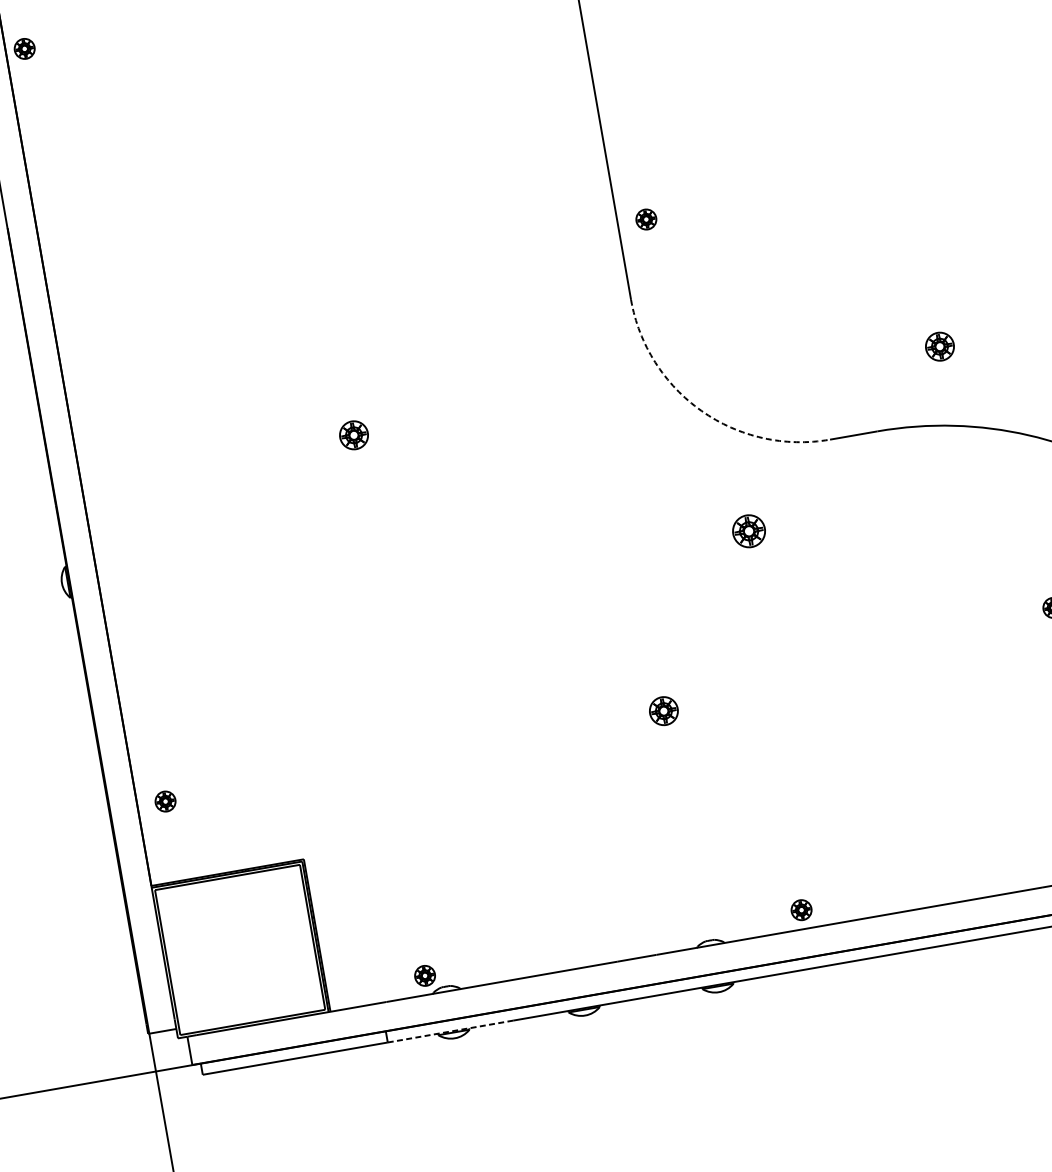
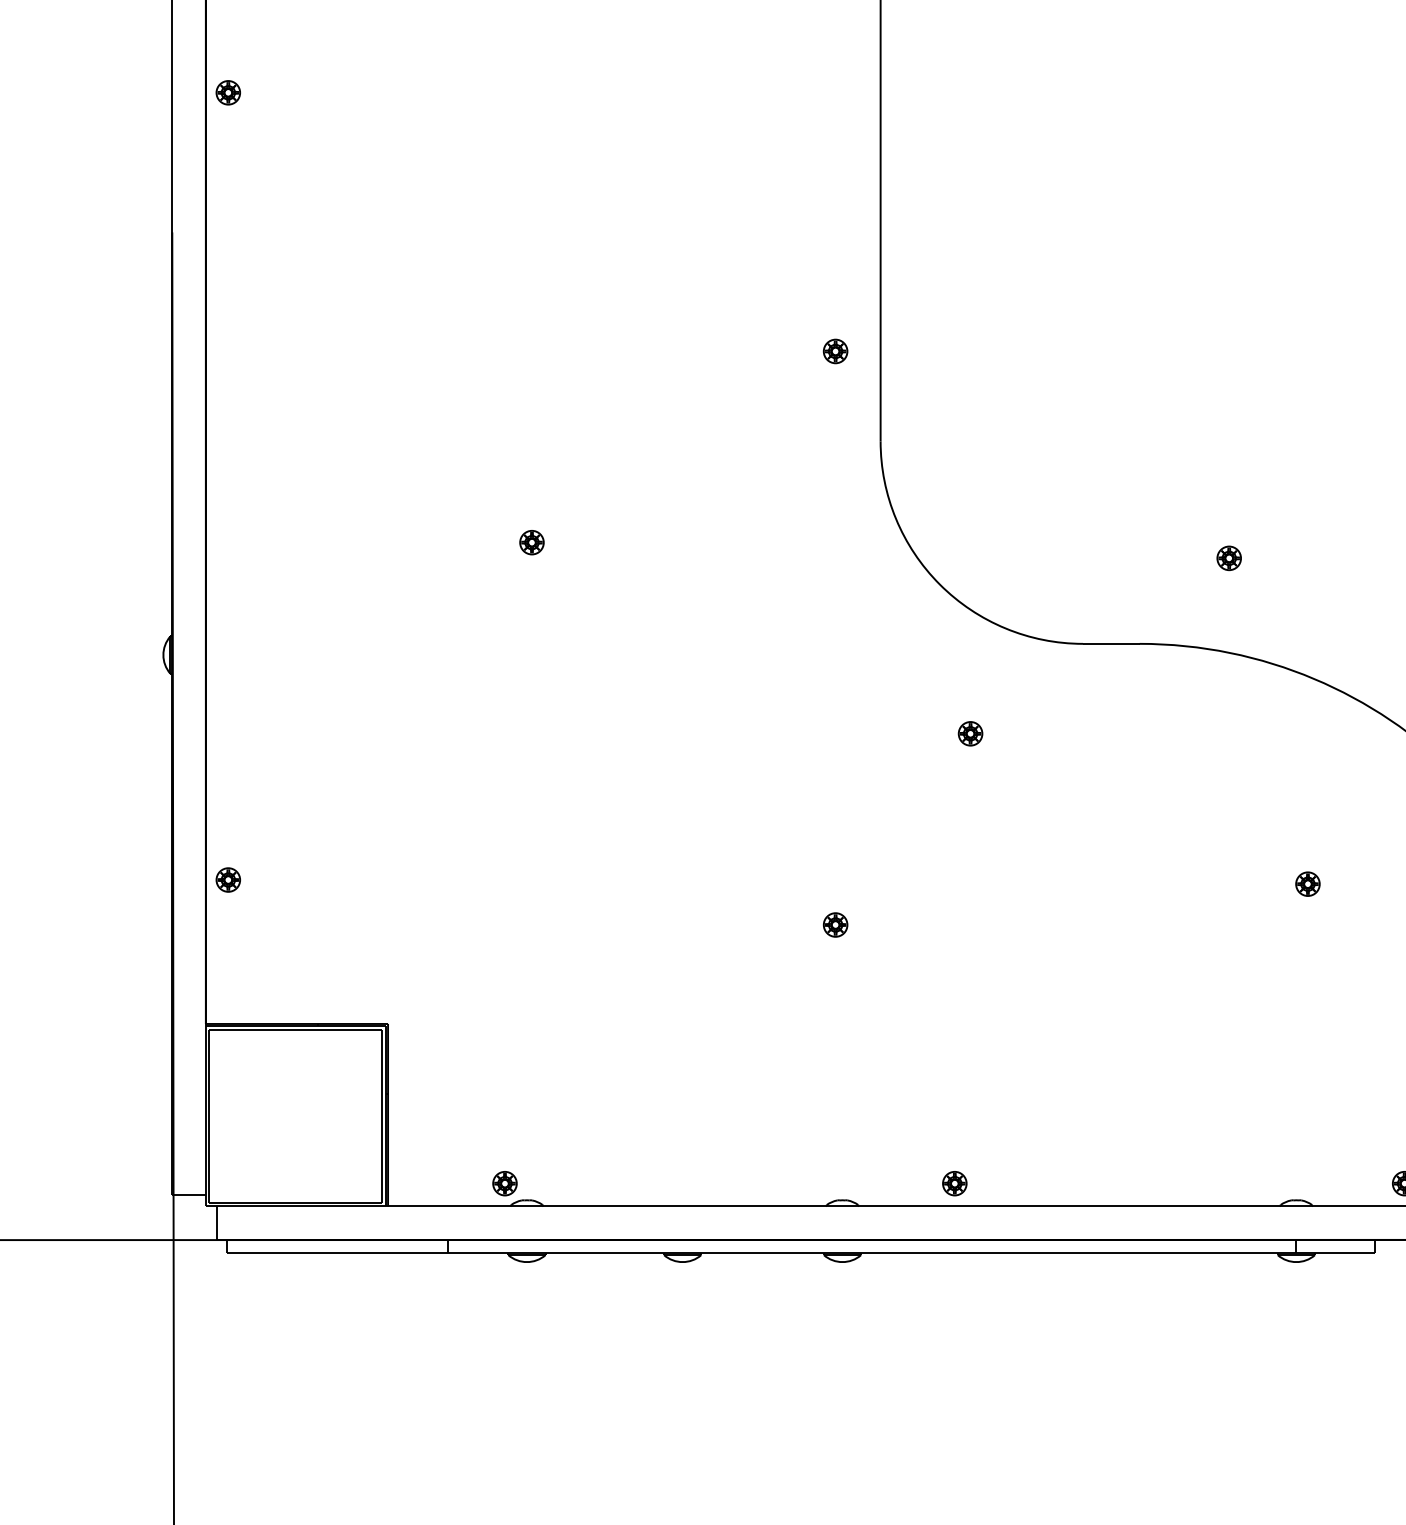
part: (23, 48) -> (227, 92), moved
part: (646, 219) -> (835, 351), moved
part: (939, 346) -> (1228, 558), size x0.71
line: (701, 410) -> (939, 584), dashed -> solid
part: (353, 435) -> (531, 542), size x0.71
part: (748, 531) -> (970, 733), size x0.62
part: (663, 710) -> (835, 924), size x0.71
part: (164, 801) -> (227, 879), moved
line: (450, 1031) -> (523, 1253), dashed -> solid

